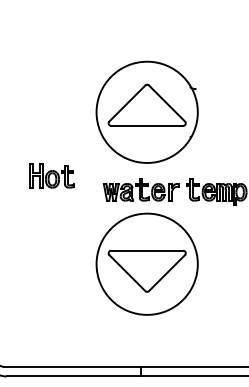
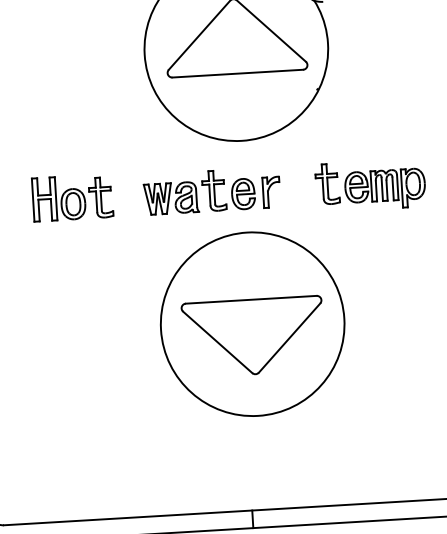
part: (51, 175) -> (71, 197), moved
part: (140, 189) -> (210, 190), moved

